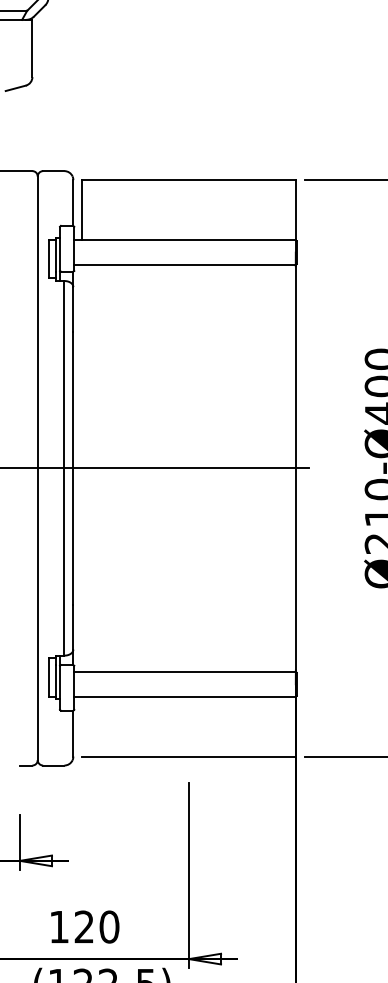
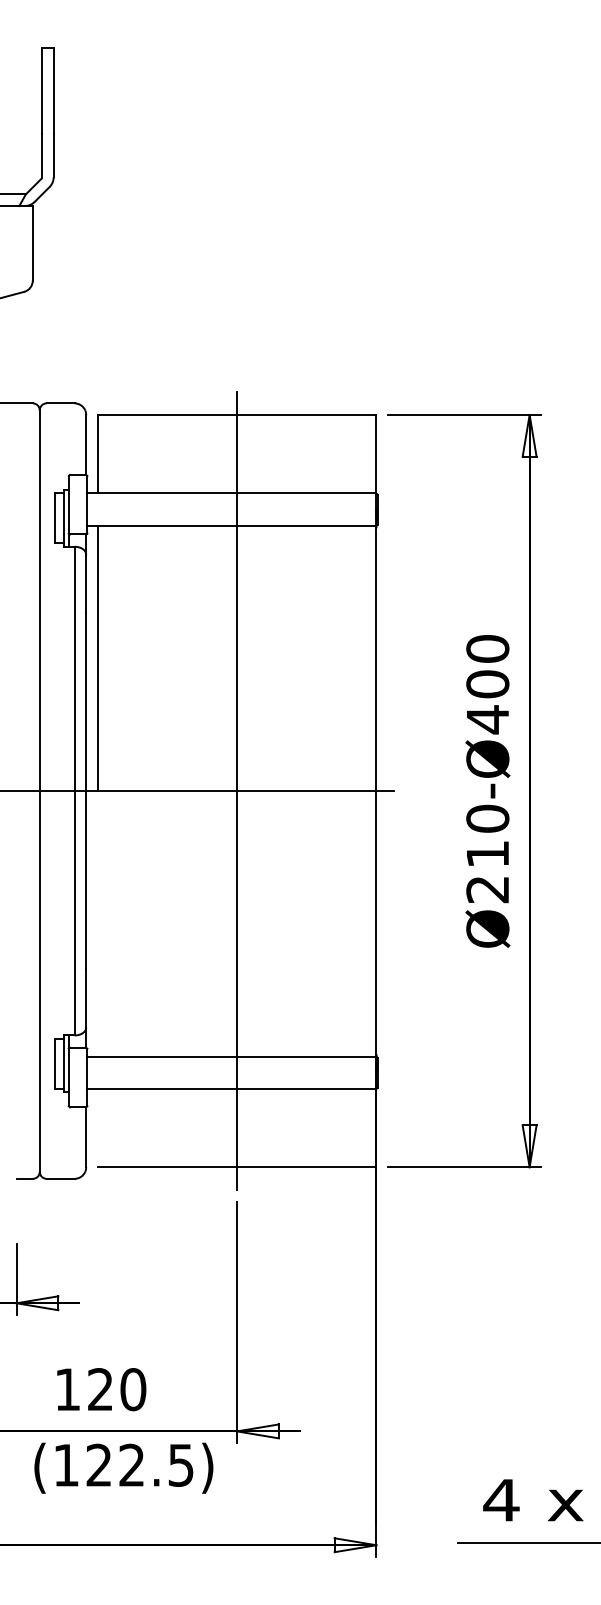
line: (82, 366) -> (97, 658), added
line: (189, 467) -> (237, 790), added

